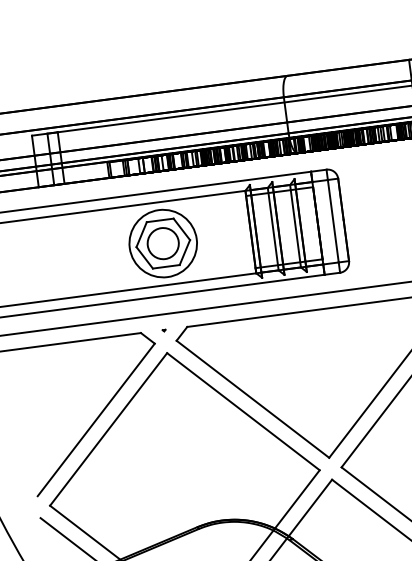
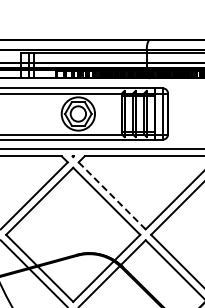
line: (253, 400) -> (112, 196), solid -> dashed

